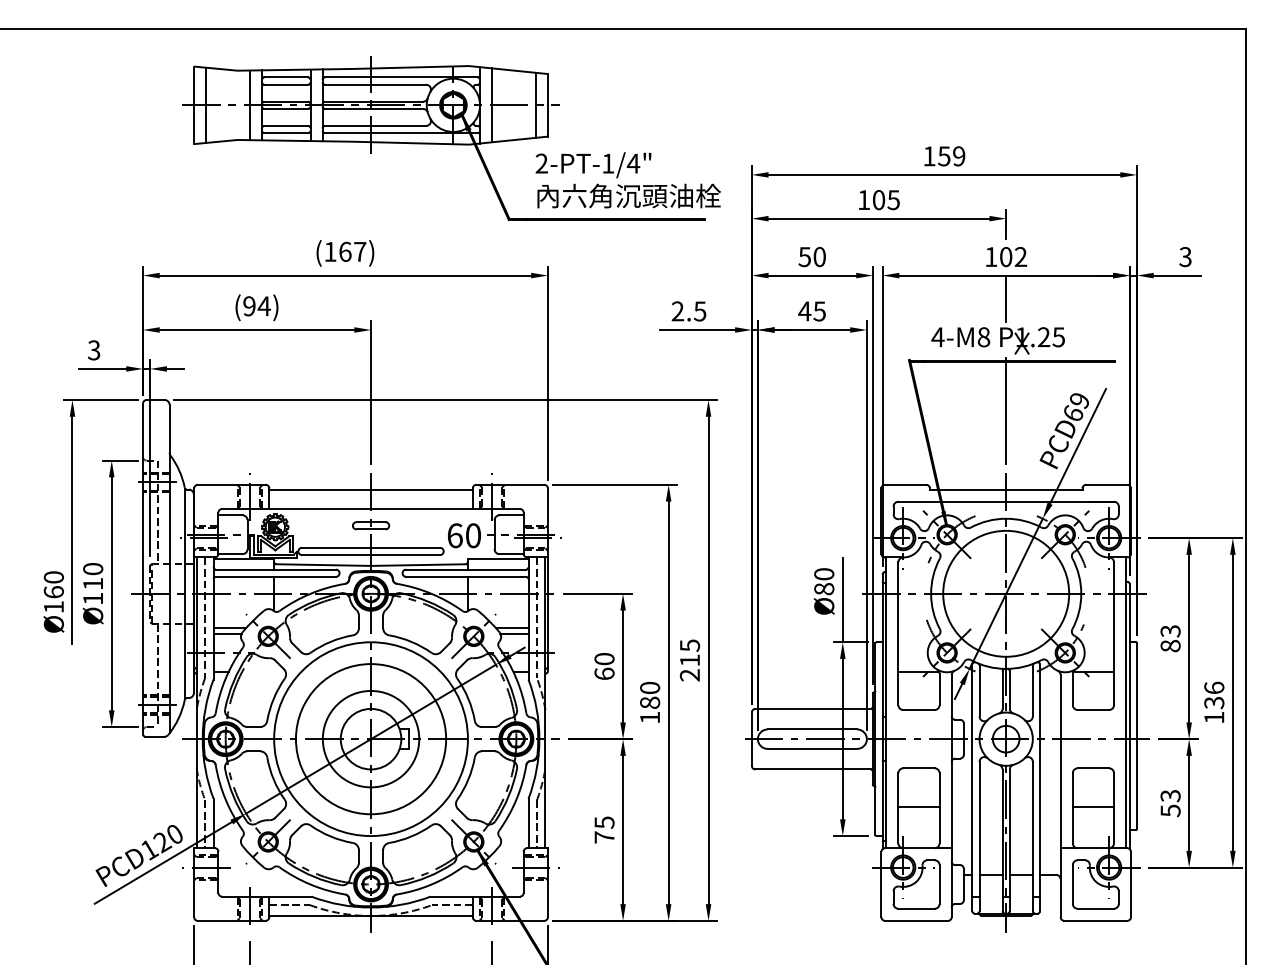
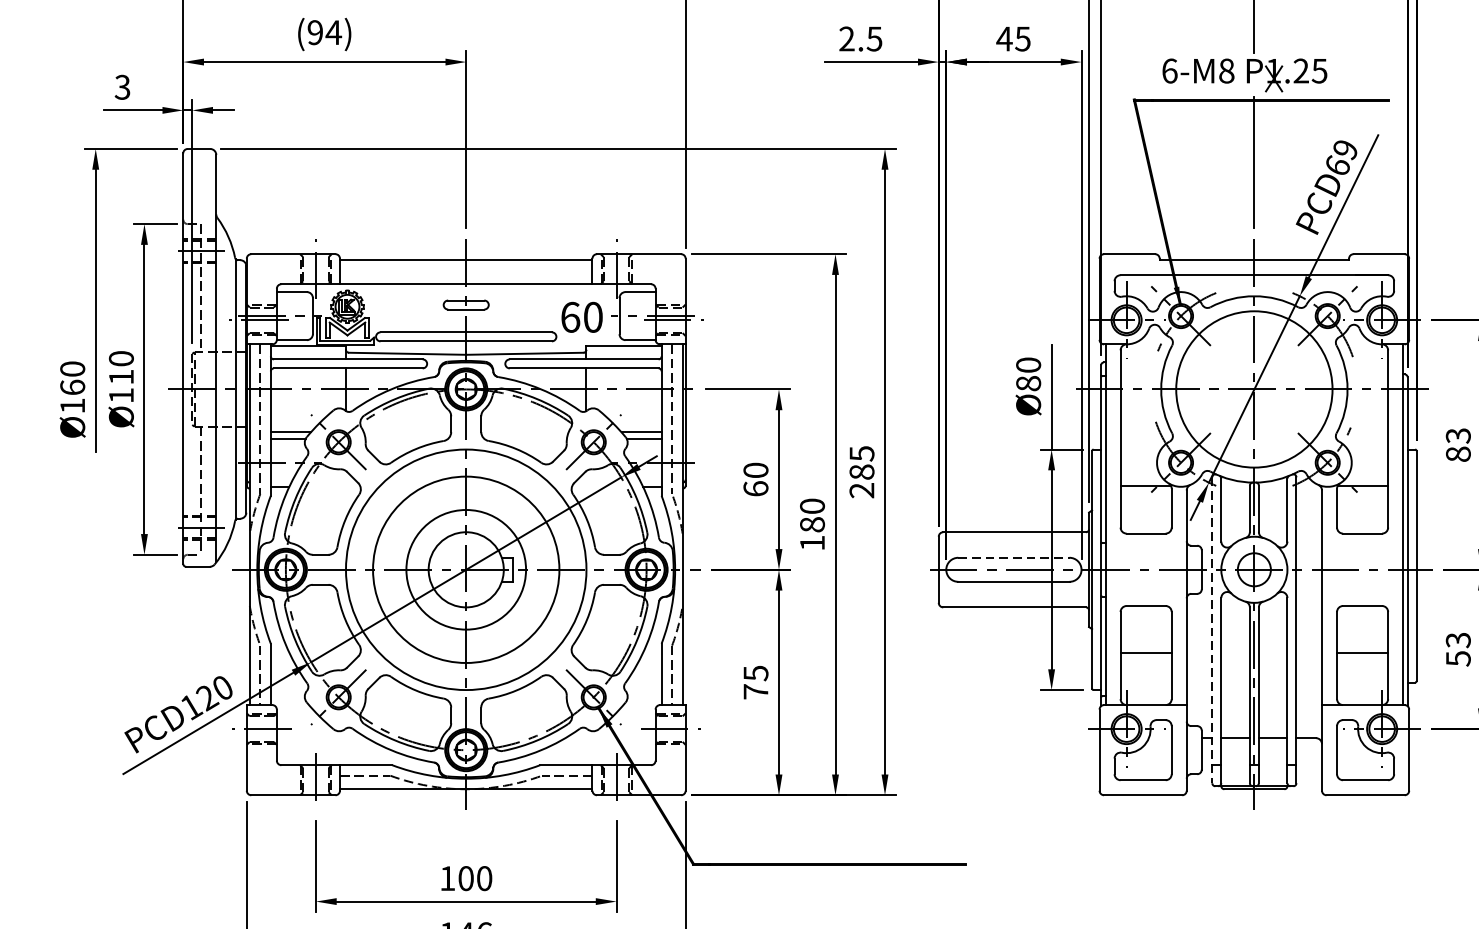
text: (937, 337) -> (1169, 71), 4-M8 -> 6-M8
text: (690, 660) -> (862, 472), 215 -> 285
line: (812, 729) -> (1014, 557), solid -> dashed
line: (972, 788) -> (1212, 631), solid -> dashed

